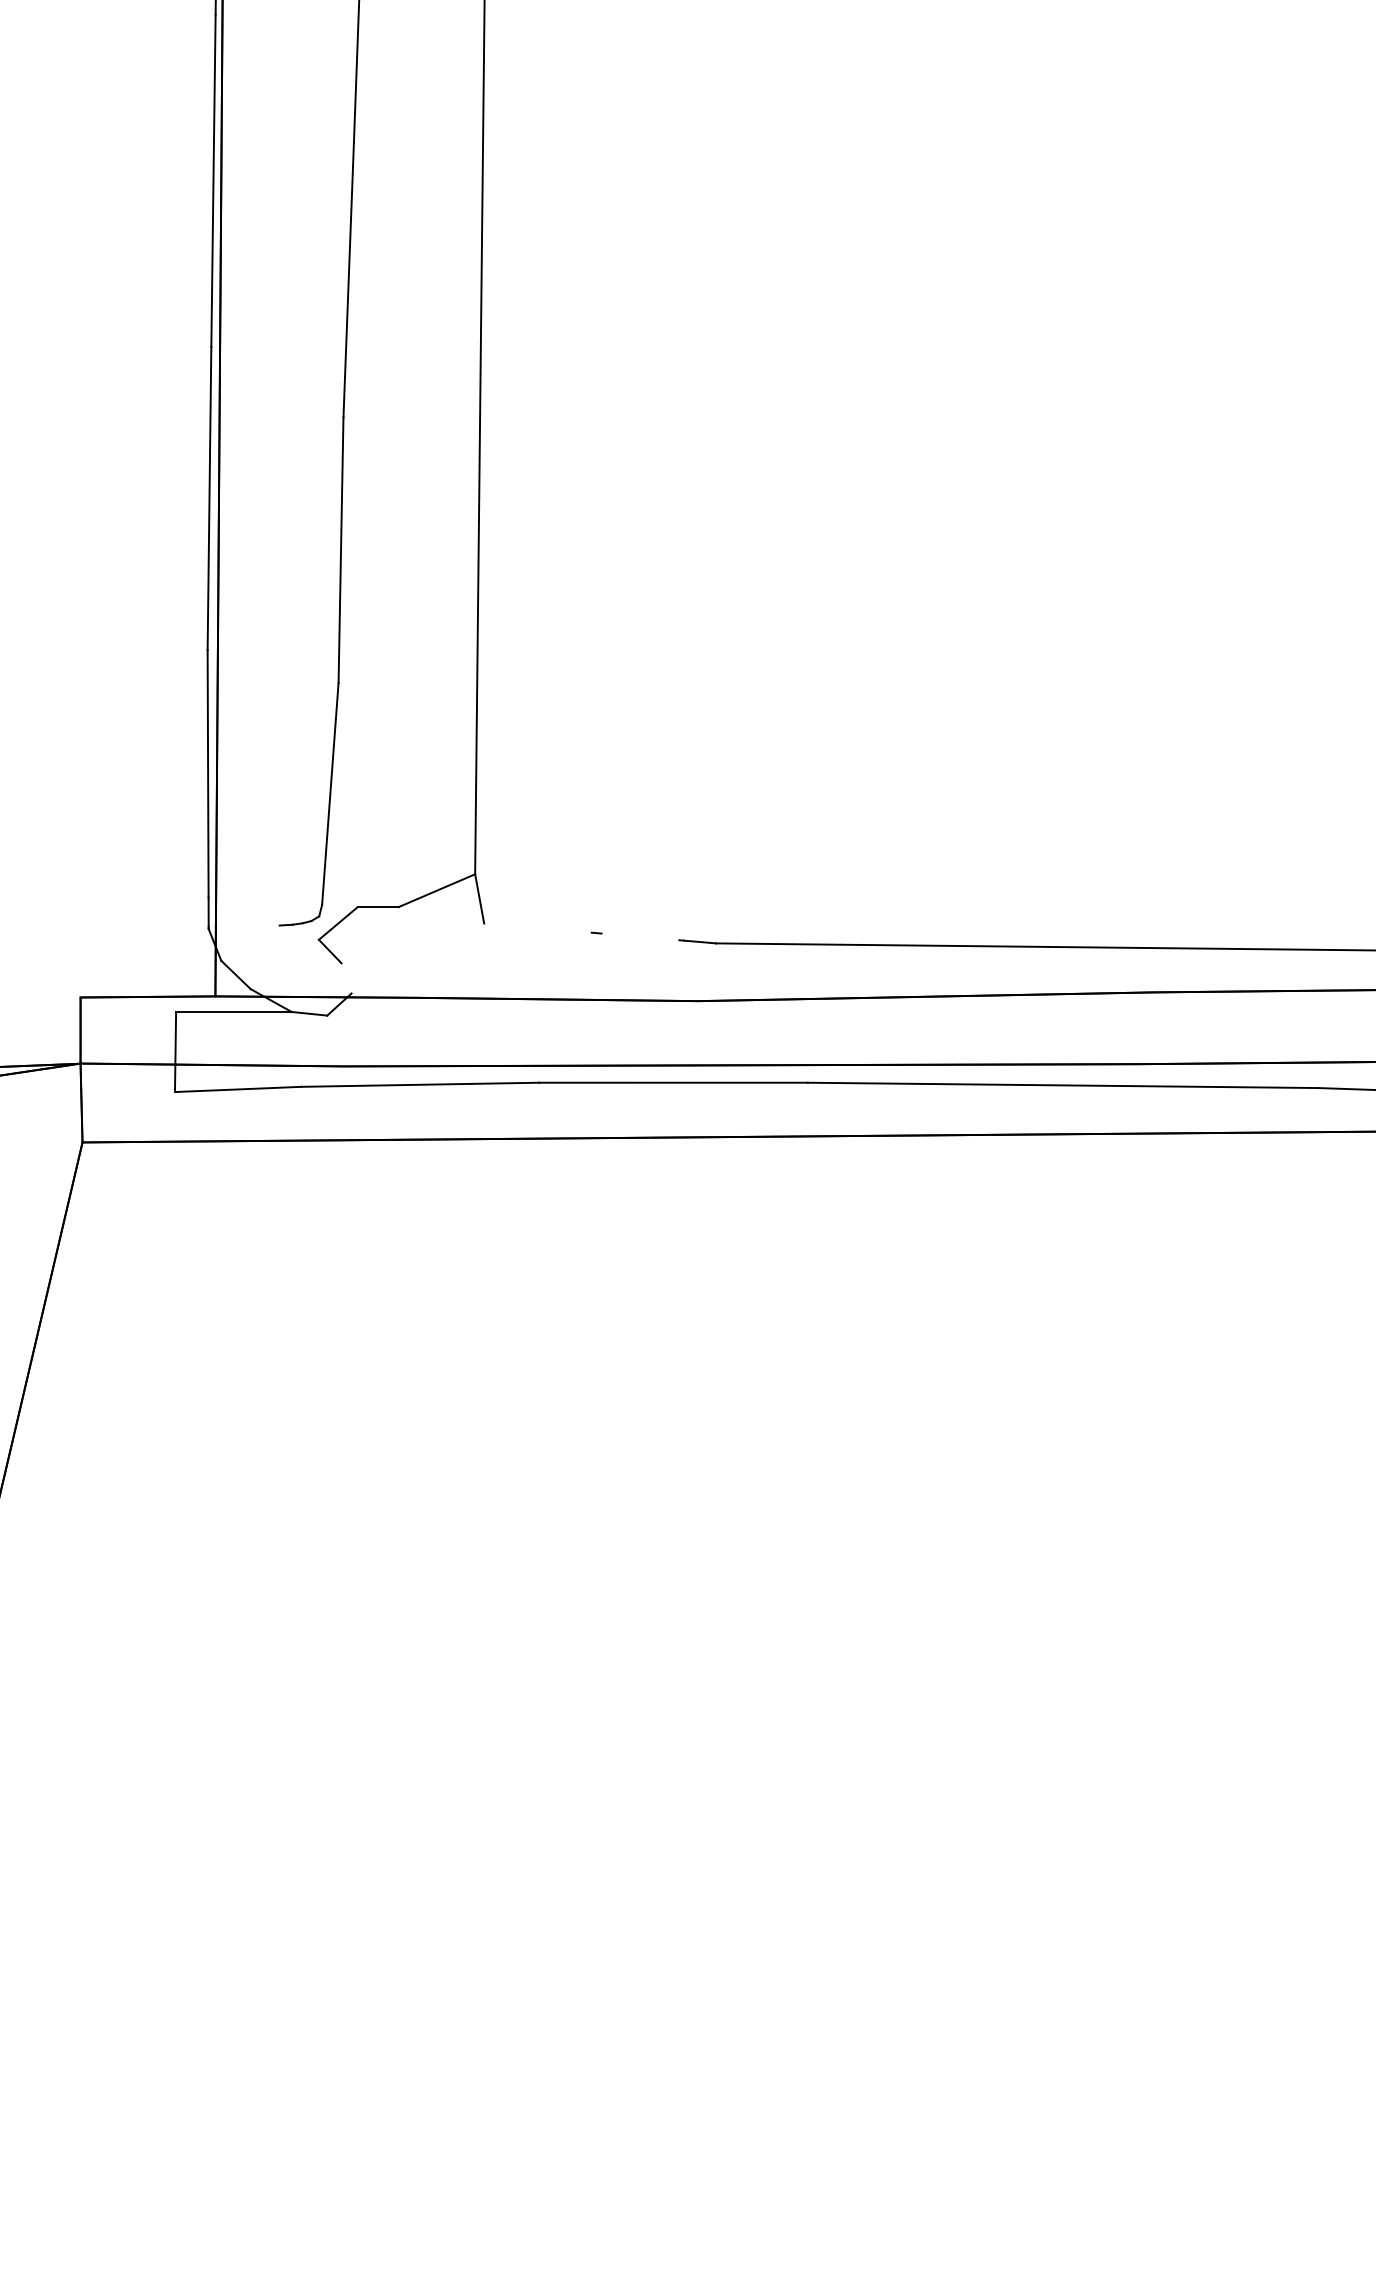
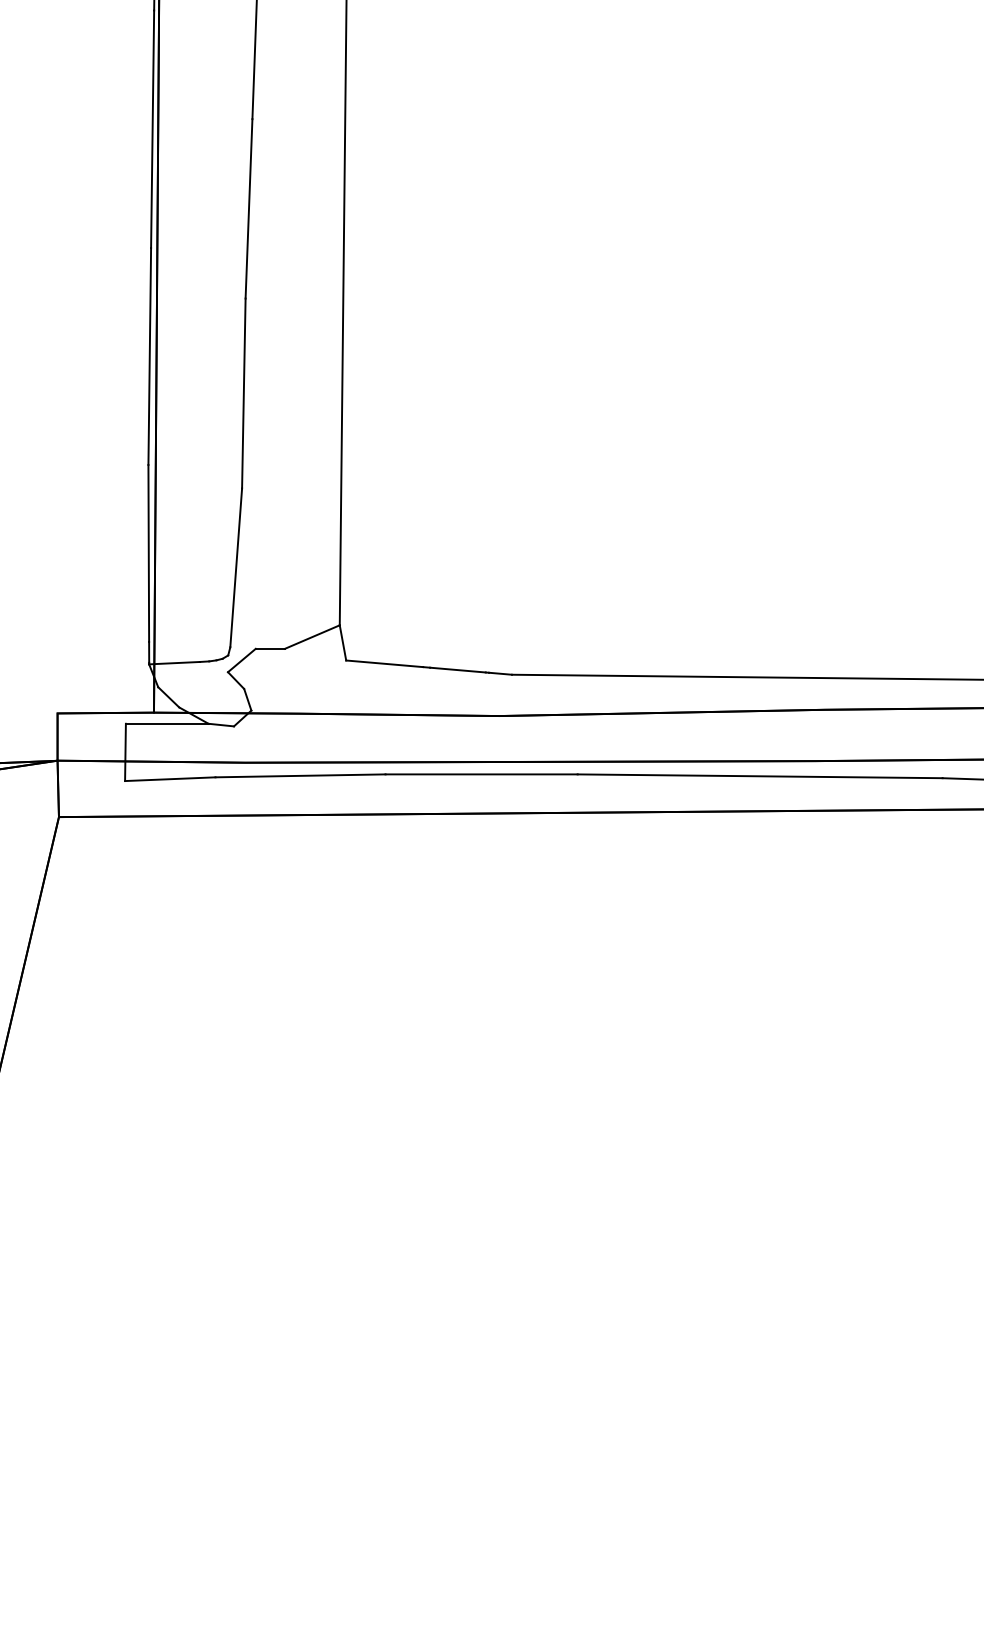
line: (243, 926) -> (174, 662), added
line: (537, 927) -> (384, 663), added
line: (640, 936) -> (458, 669), added
line: (346, 978) -> (247, 699), added

